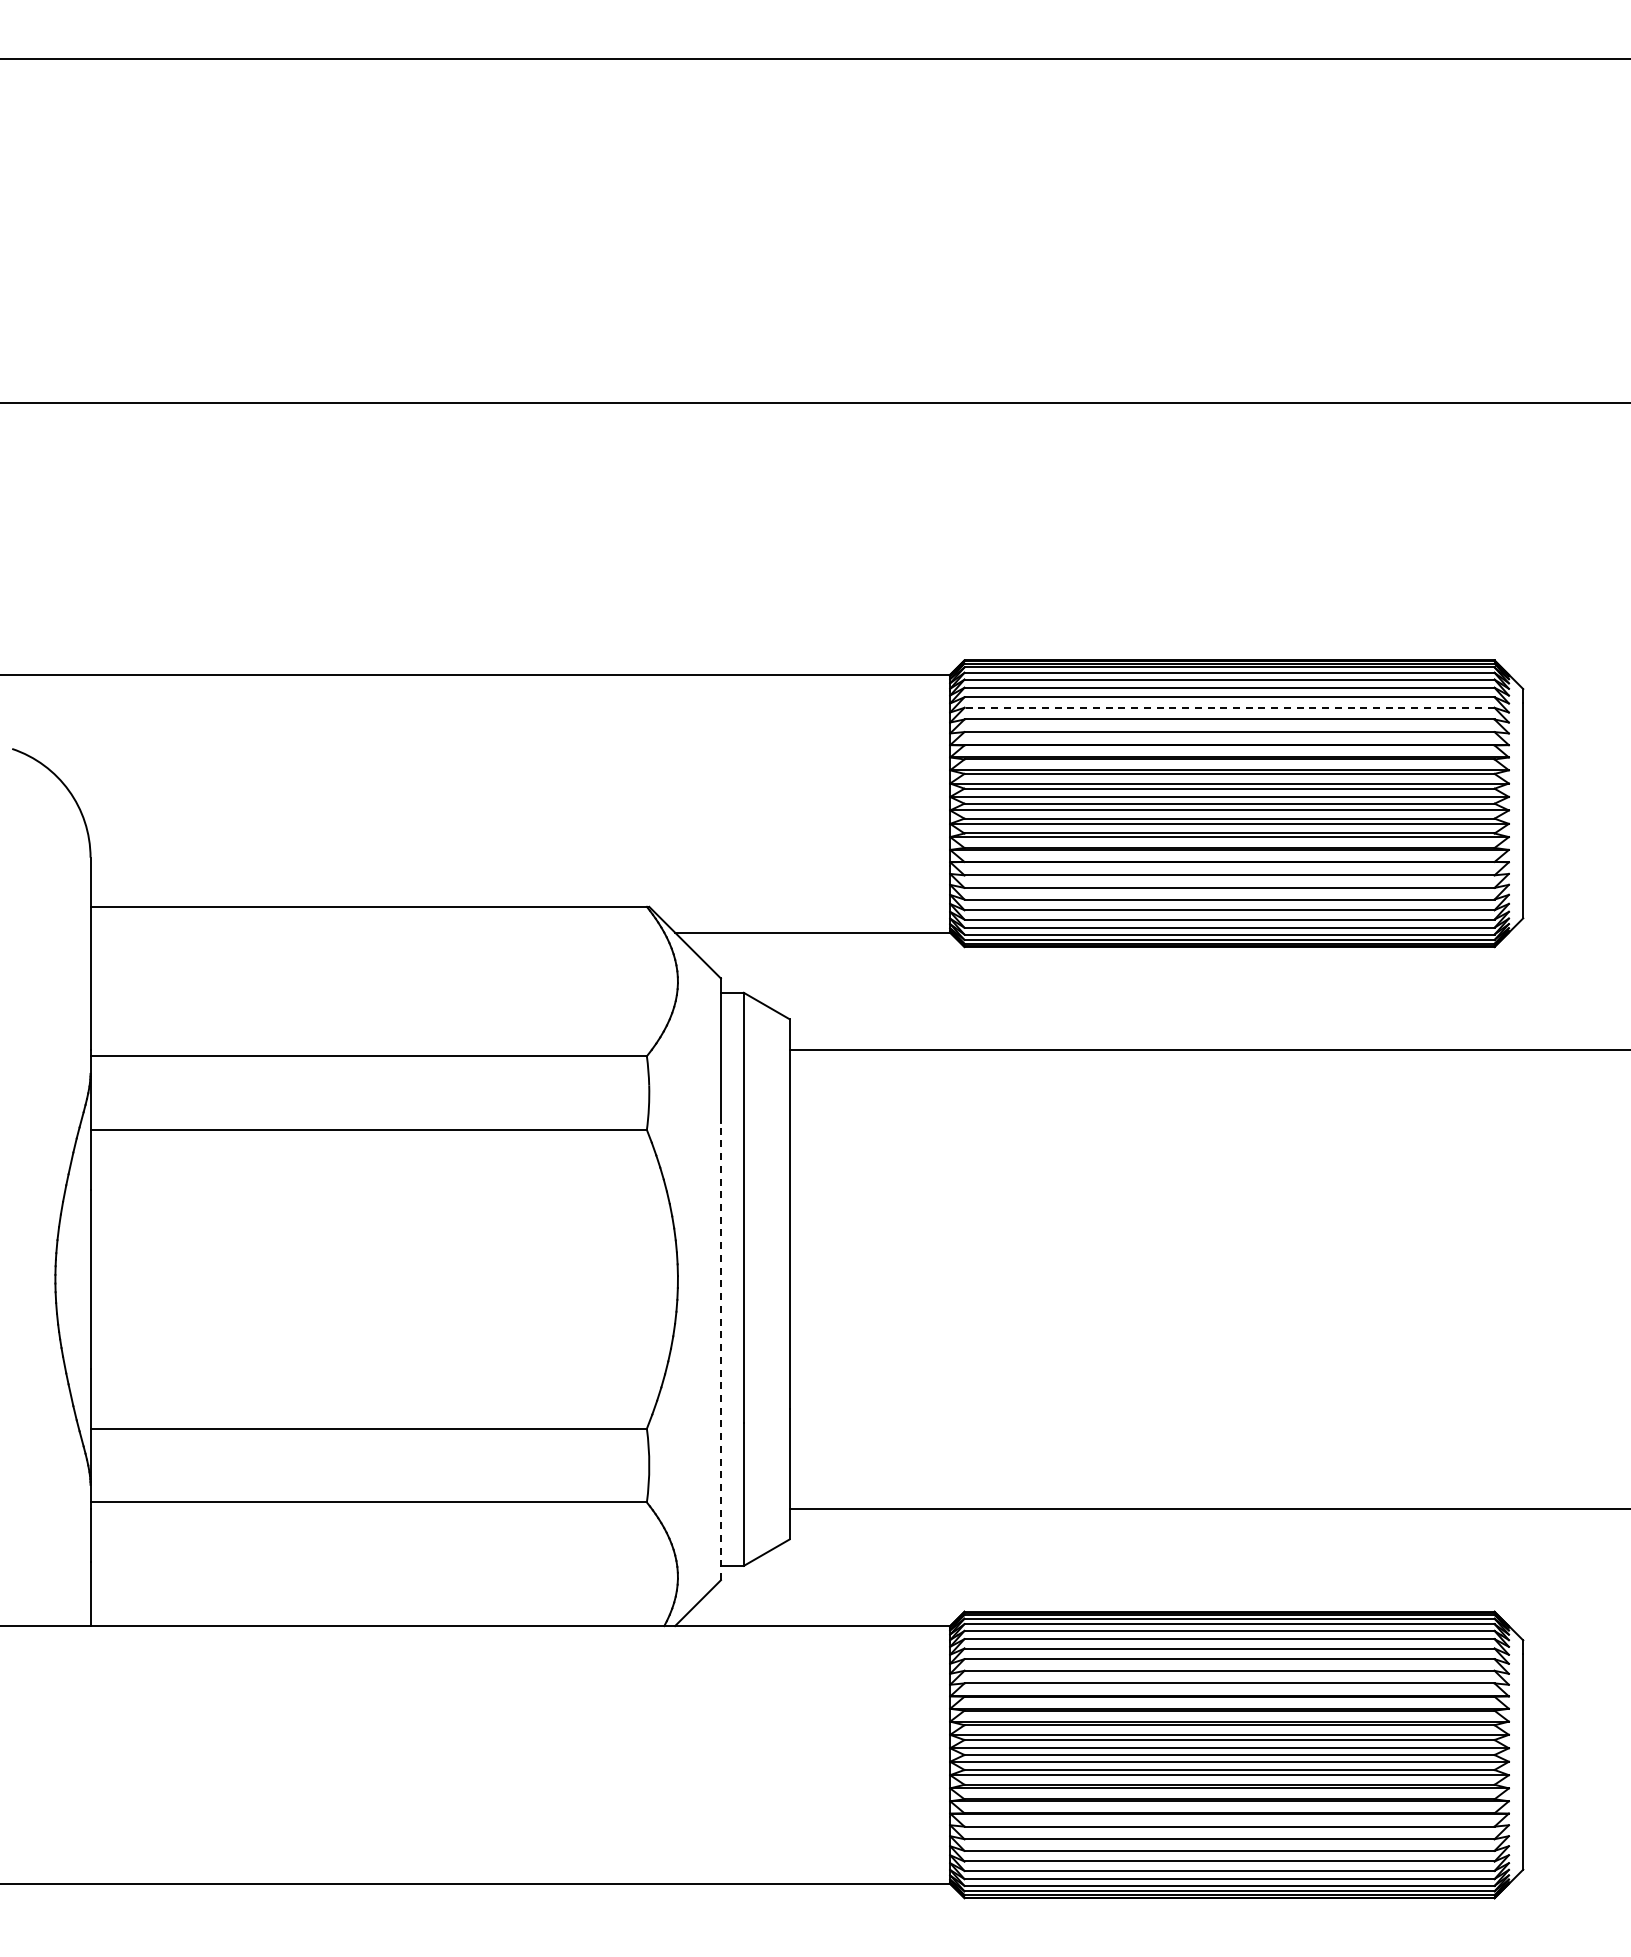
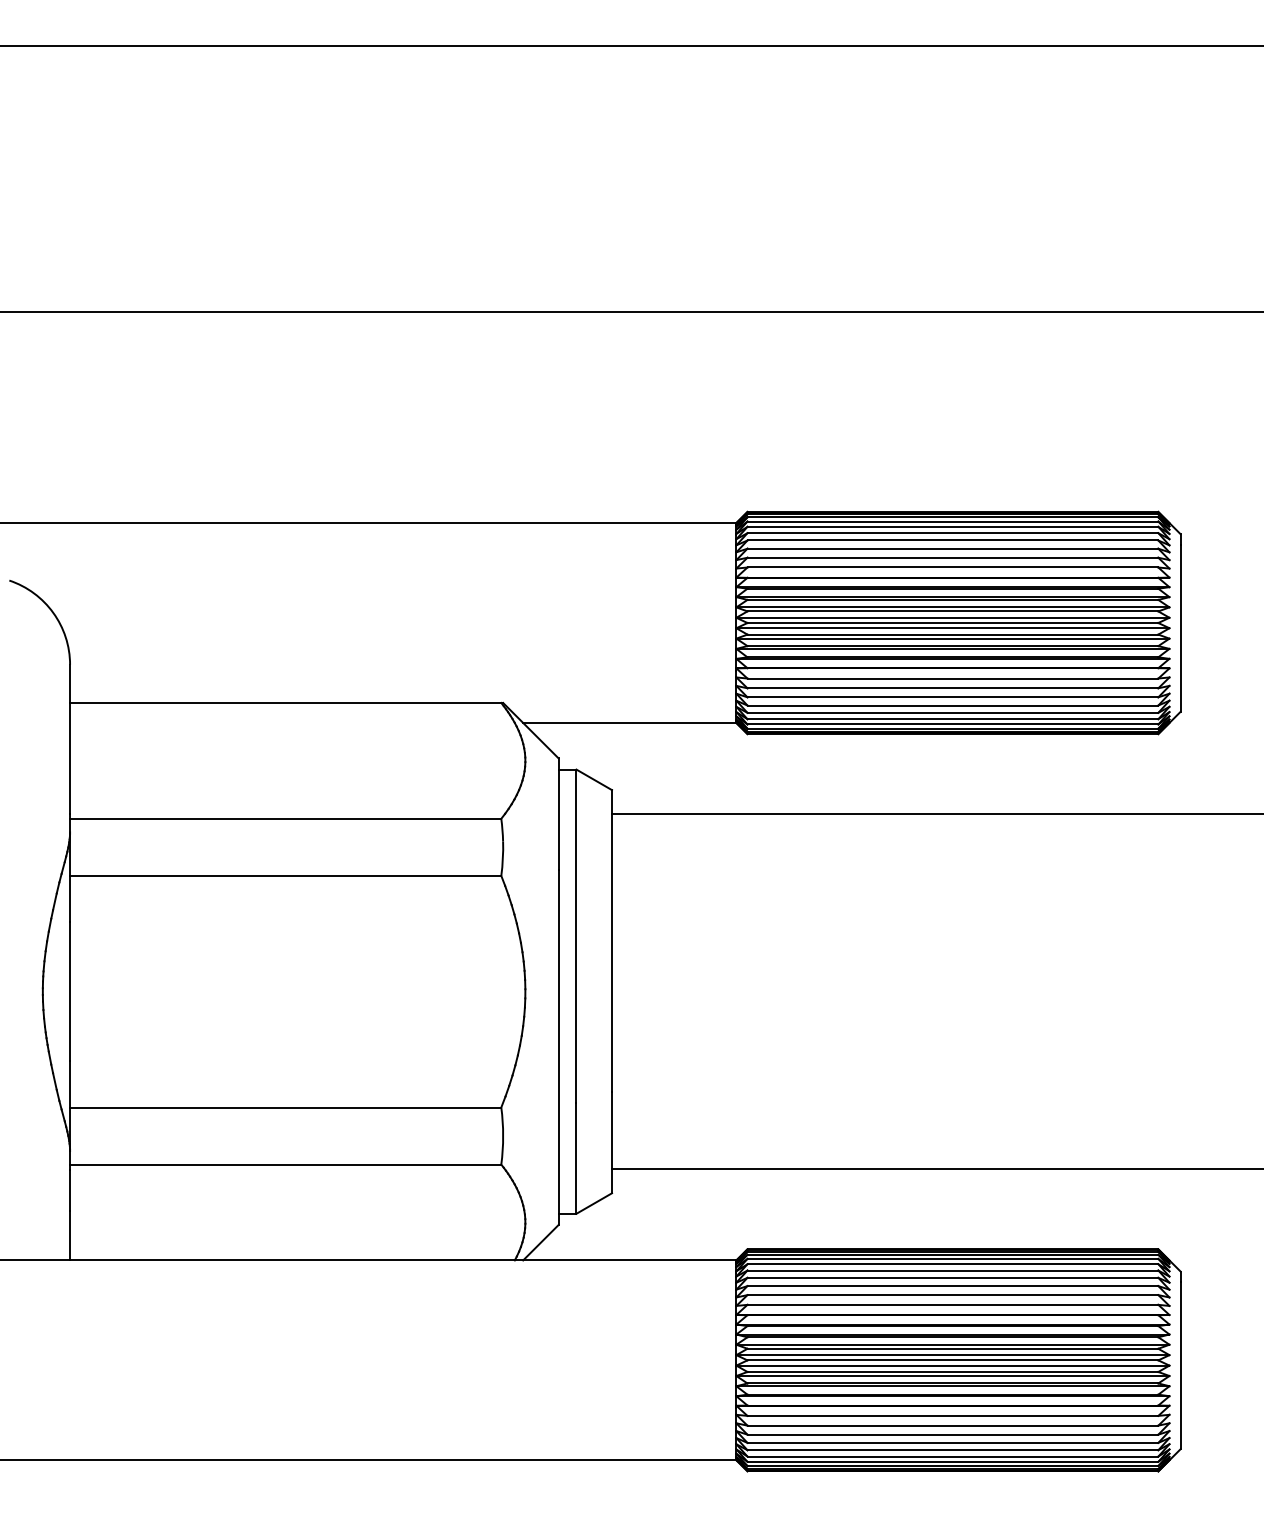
line: (1229, 707) -> (952, 548), dashed -> solid
line: (720, 1351) -> (558, 1047), dashed -> solid

